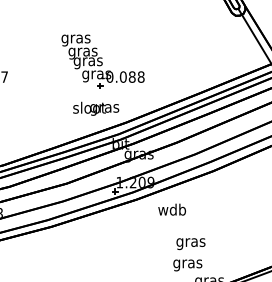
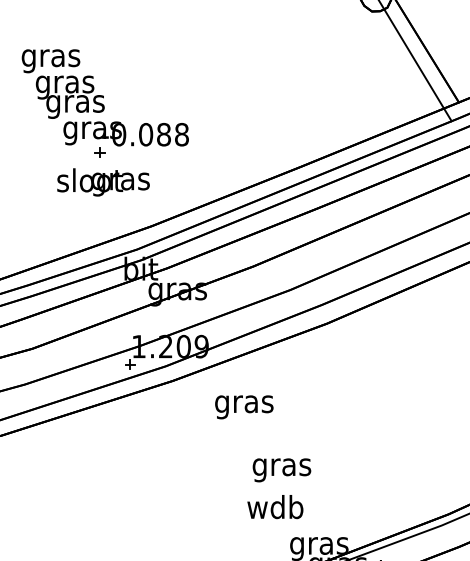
text: (96, 108) -> (104, 181), moved
text: (171, 210) -> (242, 402), wdb -> gras
text: (187, 263) -> (274, 509), gras -> wdb

